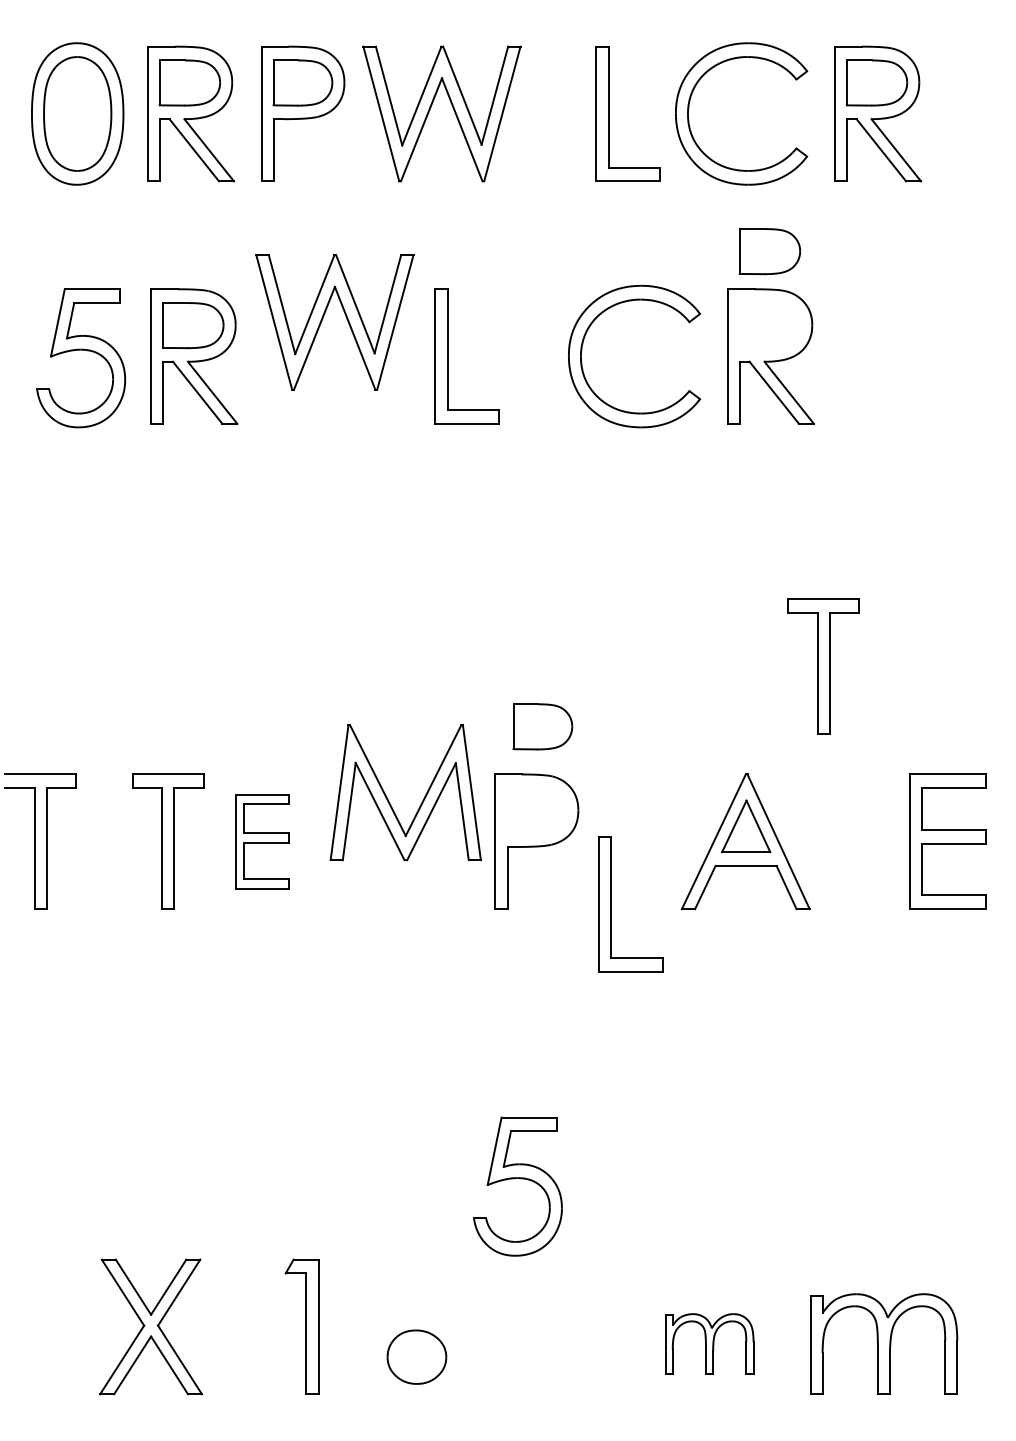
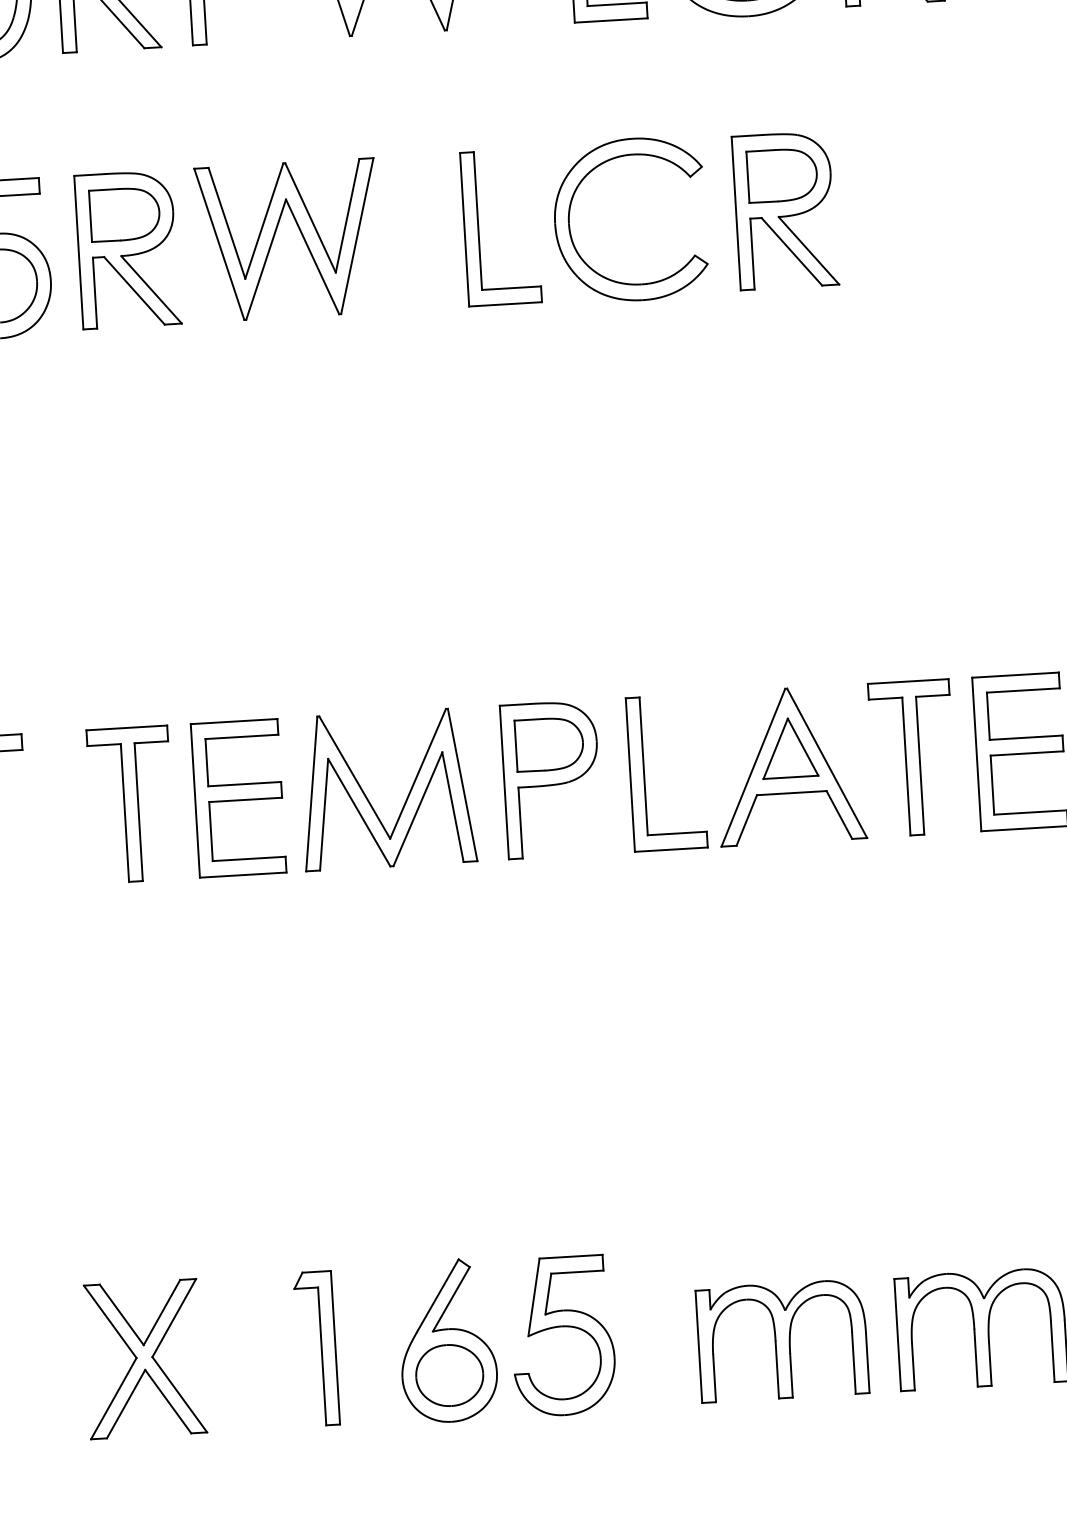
part: (769, 251) -> (781, 175), moved
part: (324, 316) -> (276, 233), moved
part: (448, 356) -> (479, 228), moved
part: (823, 666) -> (912, 757), moved
part: (542, 726) -> (549, 744), moved
part: (389, 801) -> (369, 800), moved
part: (261, 841) -> (237, 798), size x1.43
part: (611, 904) -> (644, 773), moved
part: (514, 1179) -> (558, 1328), moved
part: (416, 1326) -> (447, 1340), added
part: (709, 1343) -> (782, 1340), size x1.67

